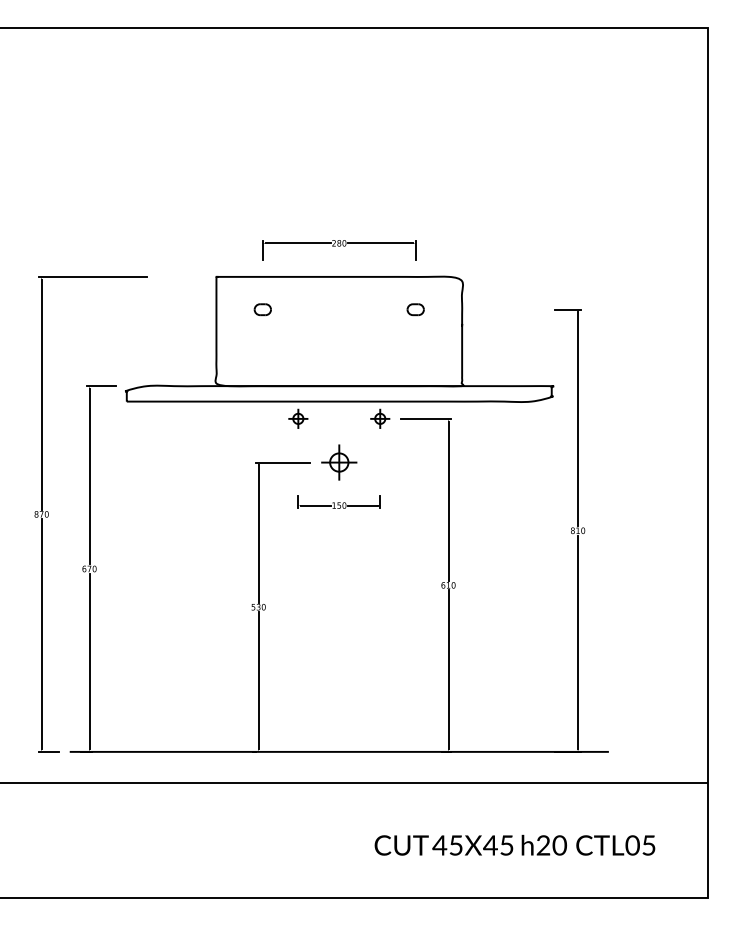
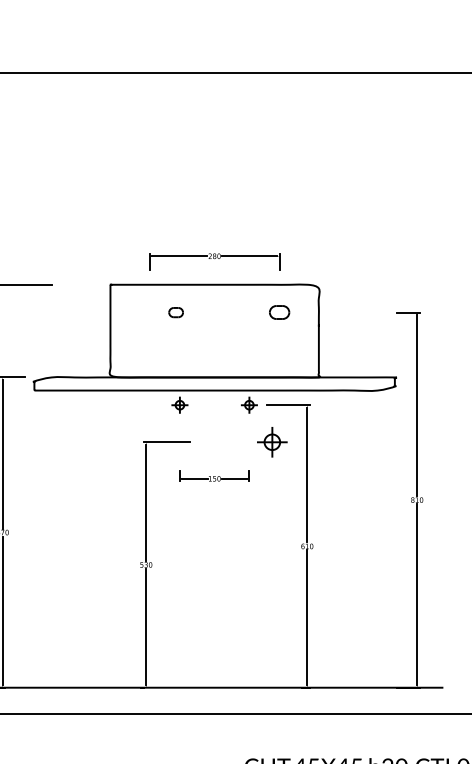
part: (262, 309) -> (175, 312), moved
part: (415, 309) -> (279, 312), size x1.4
part: (339, 462) -> (272, 442), moved

